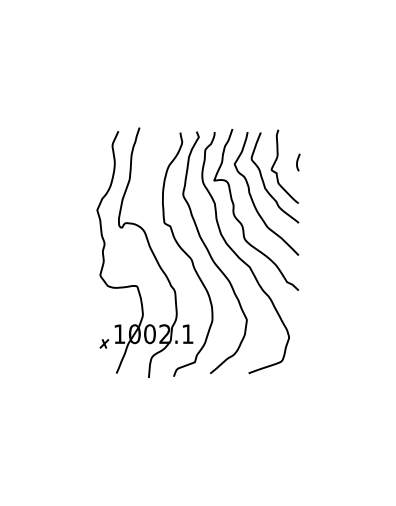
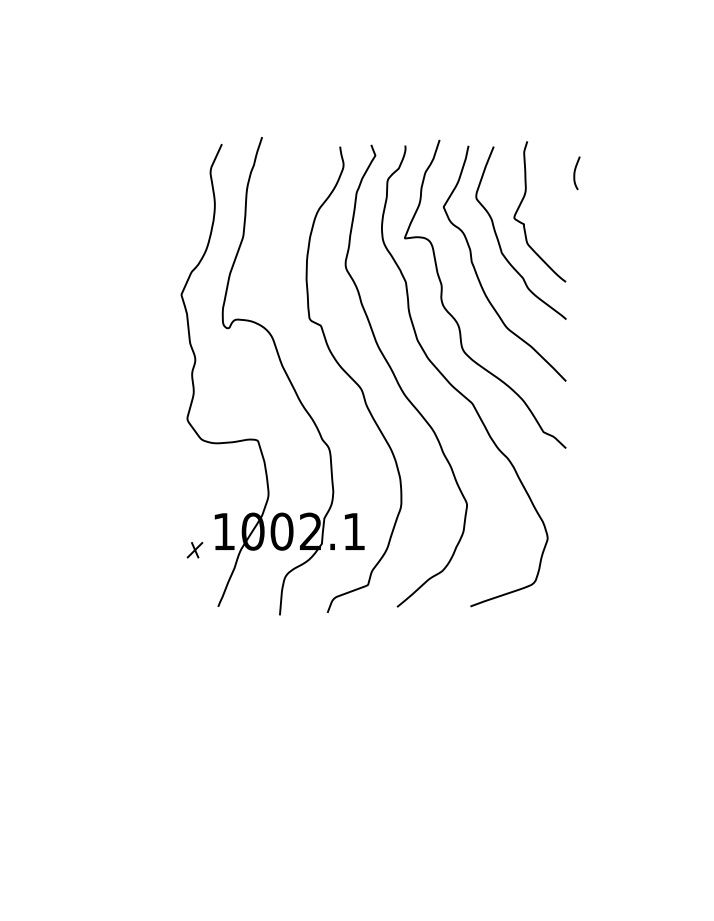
curve: (298, 161) -> (577, 171), moved

